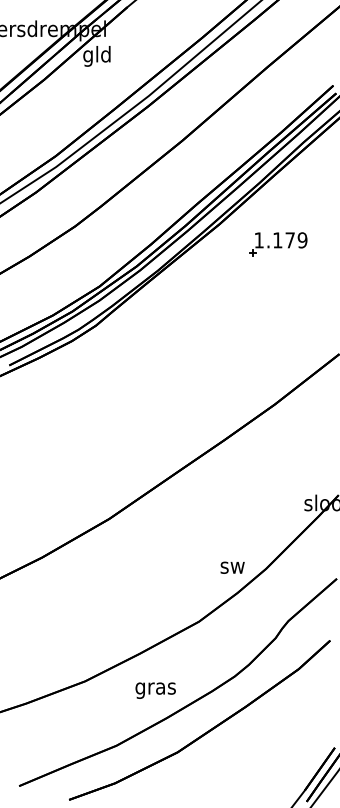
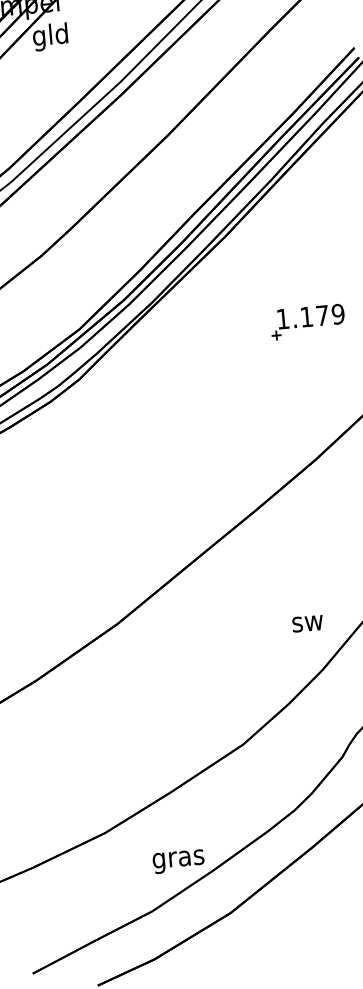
part: (278, 244) -> (308, 322), moved
text: (232, 567) -> (307, 623), moved
text: (155, 690) -> (178, 861), moved

